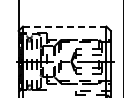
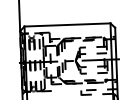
line: (64, 26) -> (67, 24), dashed -> solid

